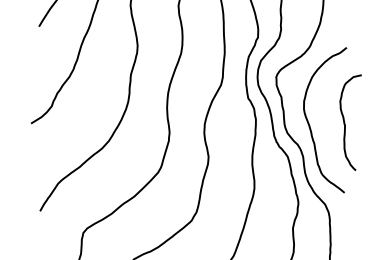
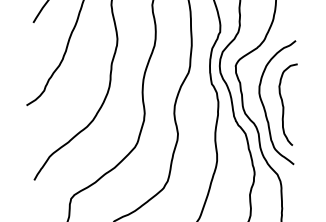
curve: (346, 124) -> (284, 106), moved

